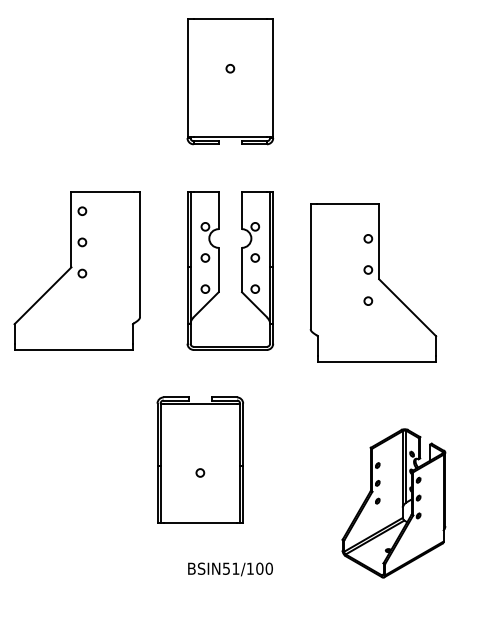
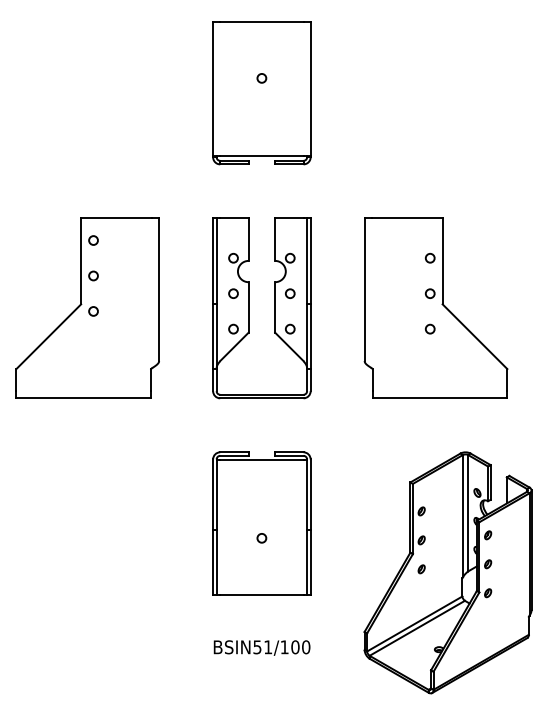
part: (373, 282) -> (436, 307), moved
part: (199, 459) -> (260, 522), moved
part: (393, 503) -> (447, 573), size x1.43

